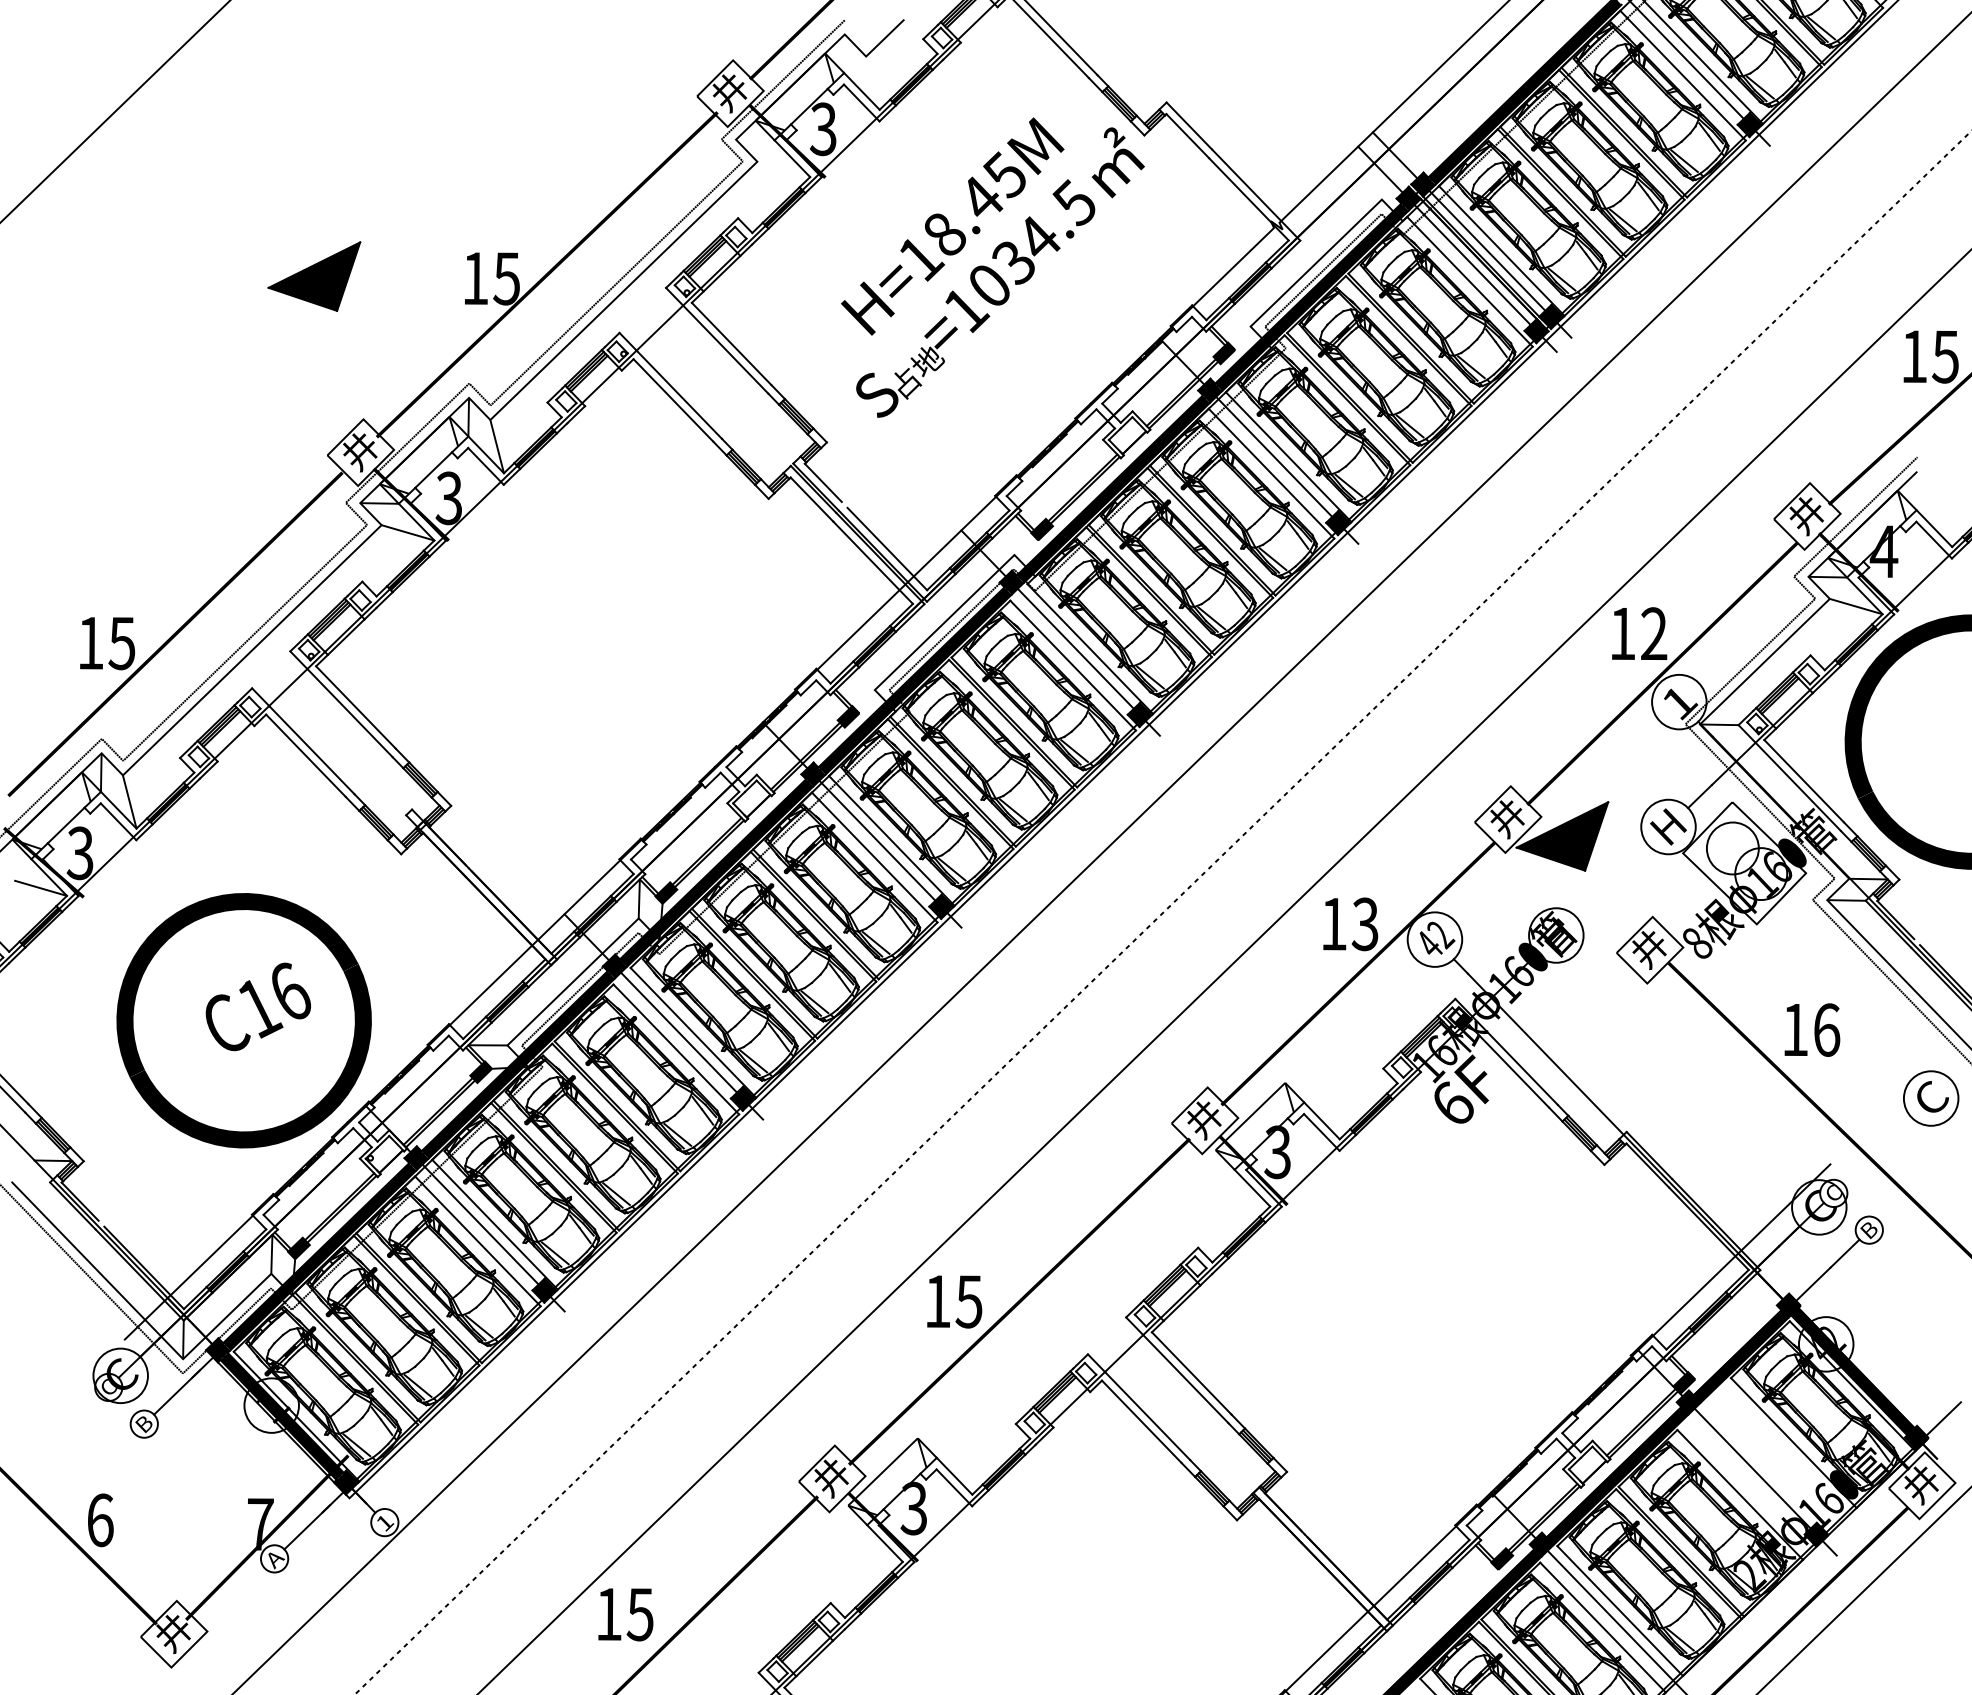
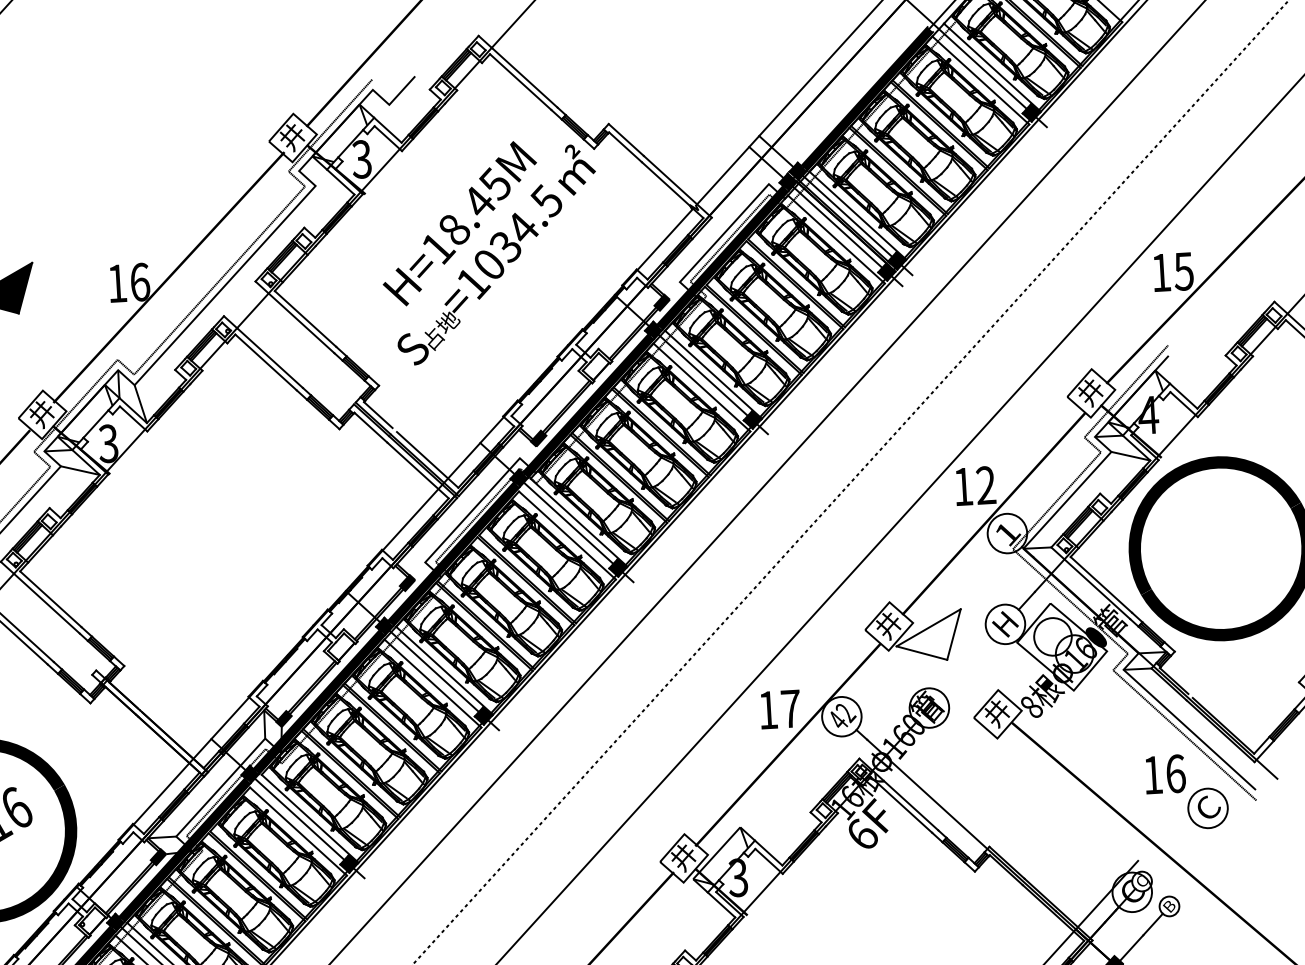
text: (506, 278) -> (139, 282), 15 -> 16
fill: (1562, 836) -> (929, 636), removed
text: (1364, 924) -> (790, 709), 13 -> 17
text: (1812, 1029) -> (1165, 774), moved

